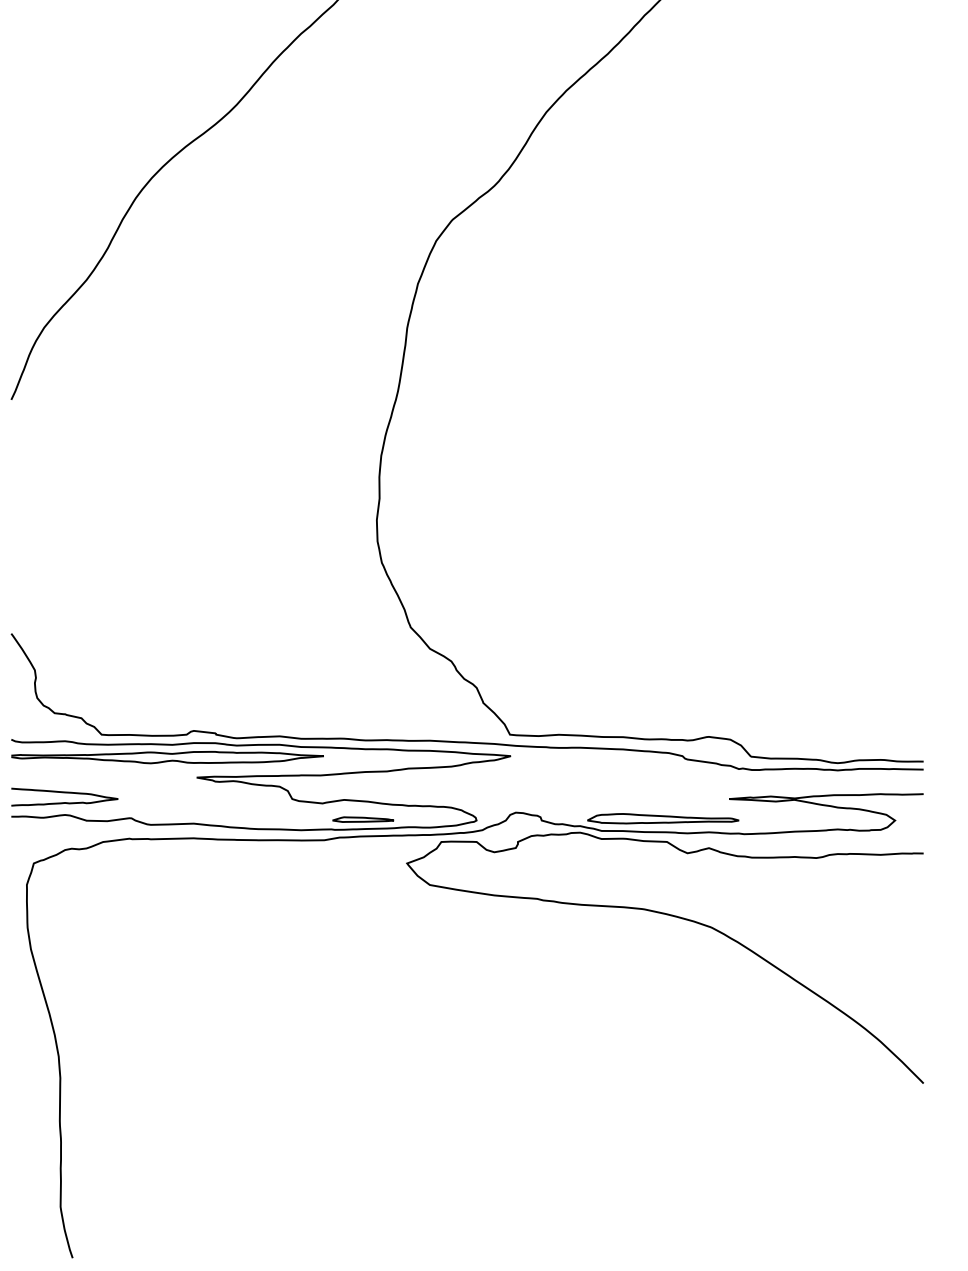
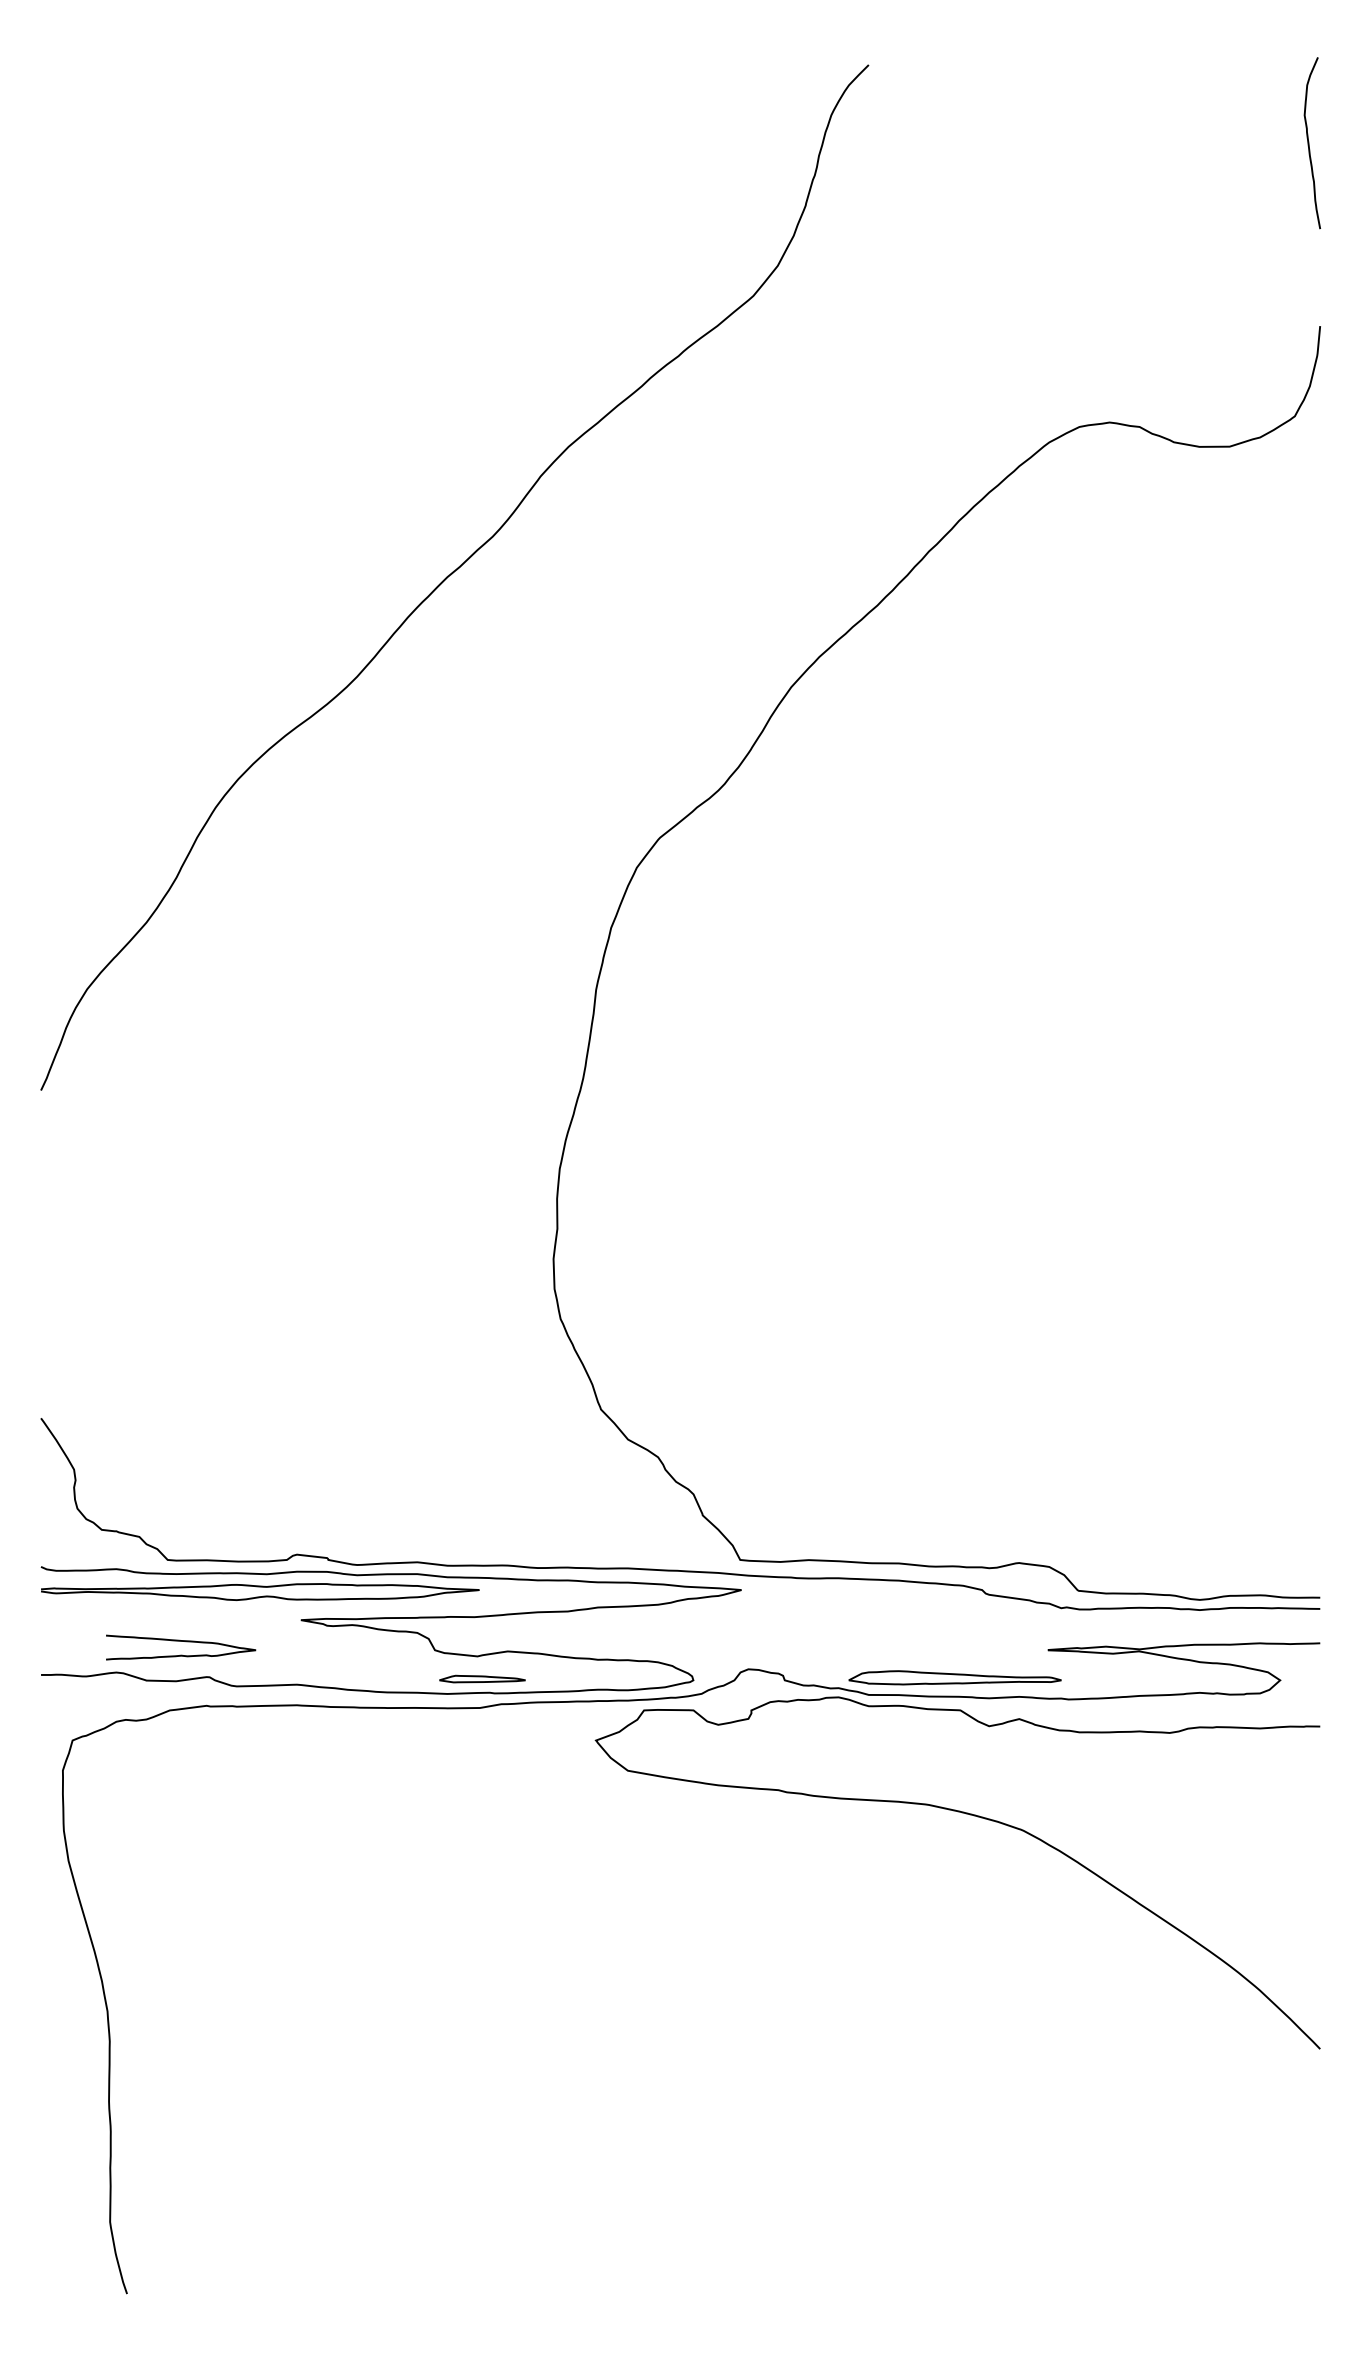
curve: (65, 792) -> (181, 1641), moved
part: (363, 819) -> (482, 1678), moved

